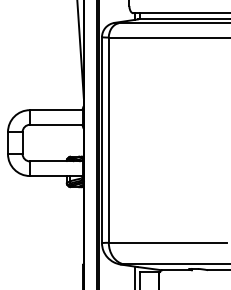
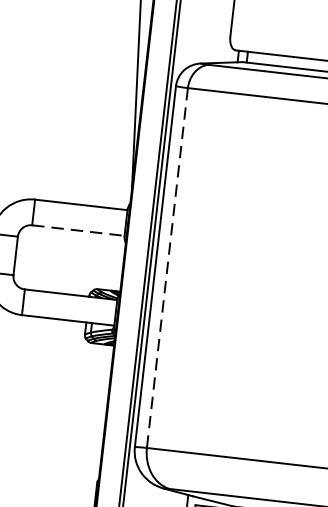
line: (56, 124) -> (78, 230), solid -> dashed
line: (108, 140) -> (166, 268), solid -> dashed

